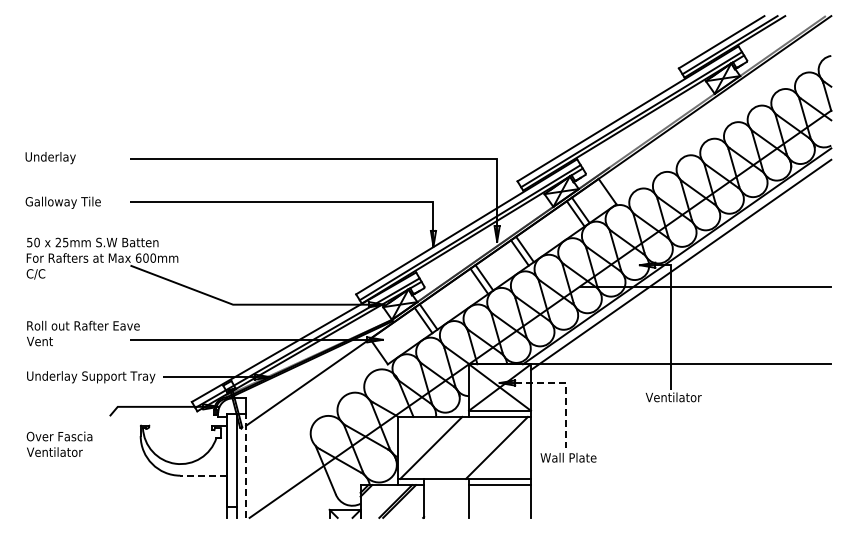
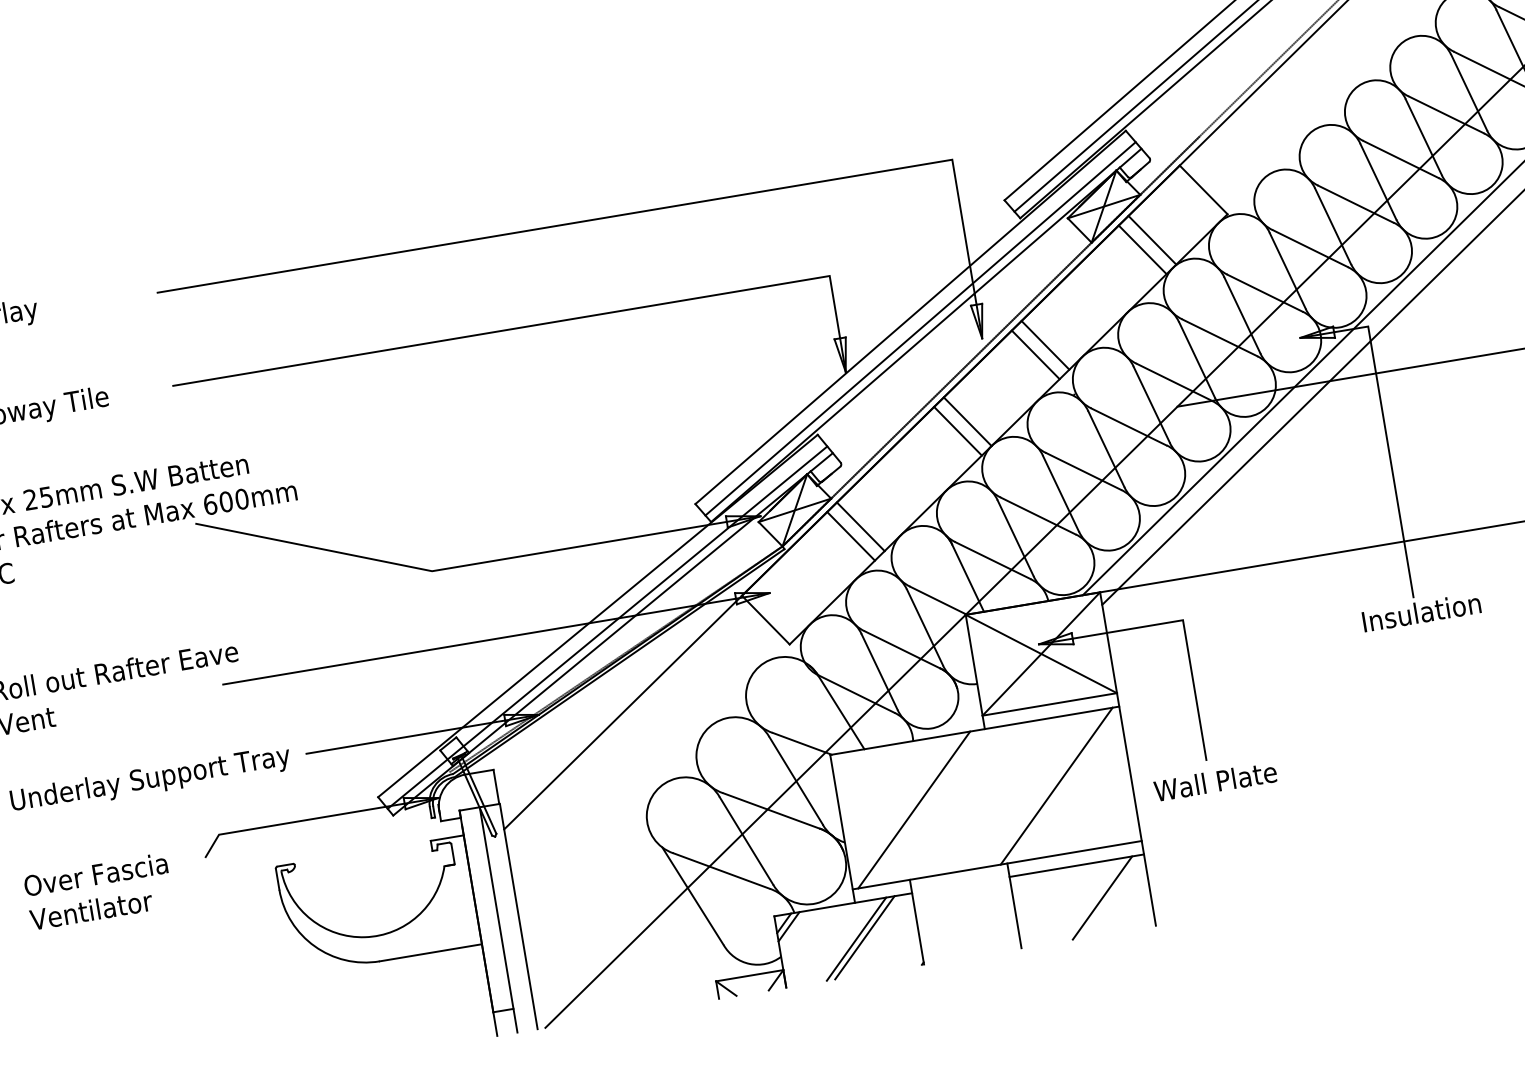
line: (566, 389) -> (1186, 634), dashed -> solid
text: (673, 397) -> (1421, 612), Ventilator -> Insulation
text: (59, 443) -> (98, 889), moved
line: (246, 466) -> (519, 917), dashed -> solid
line: (203, 475) -> (429, 952), dashed -> solid
line: (508, 501) -> (1101, 898), added

